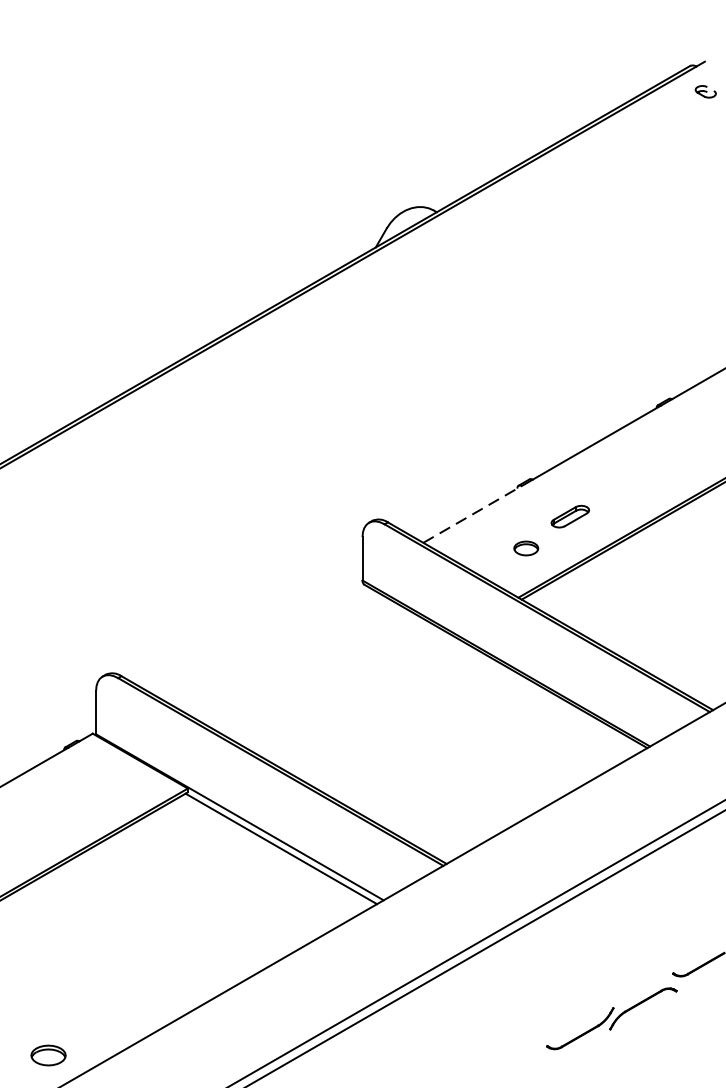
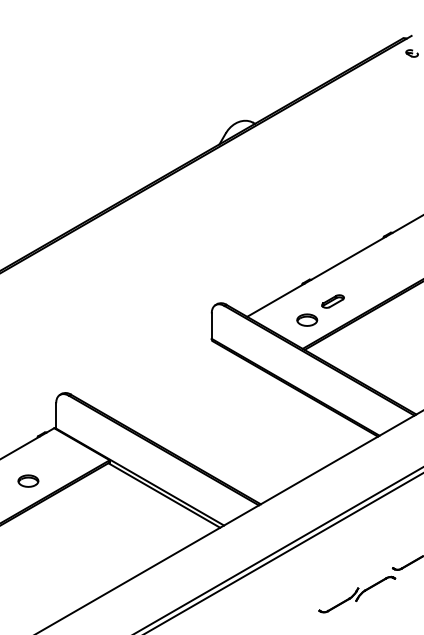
line: (473, 514) -> (276, 300), dashed -> solid
part: (526, 547) -> (307, 319), size x1.43
part: (48, 1054) -> (28, 480), moved

